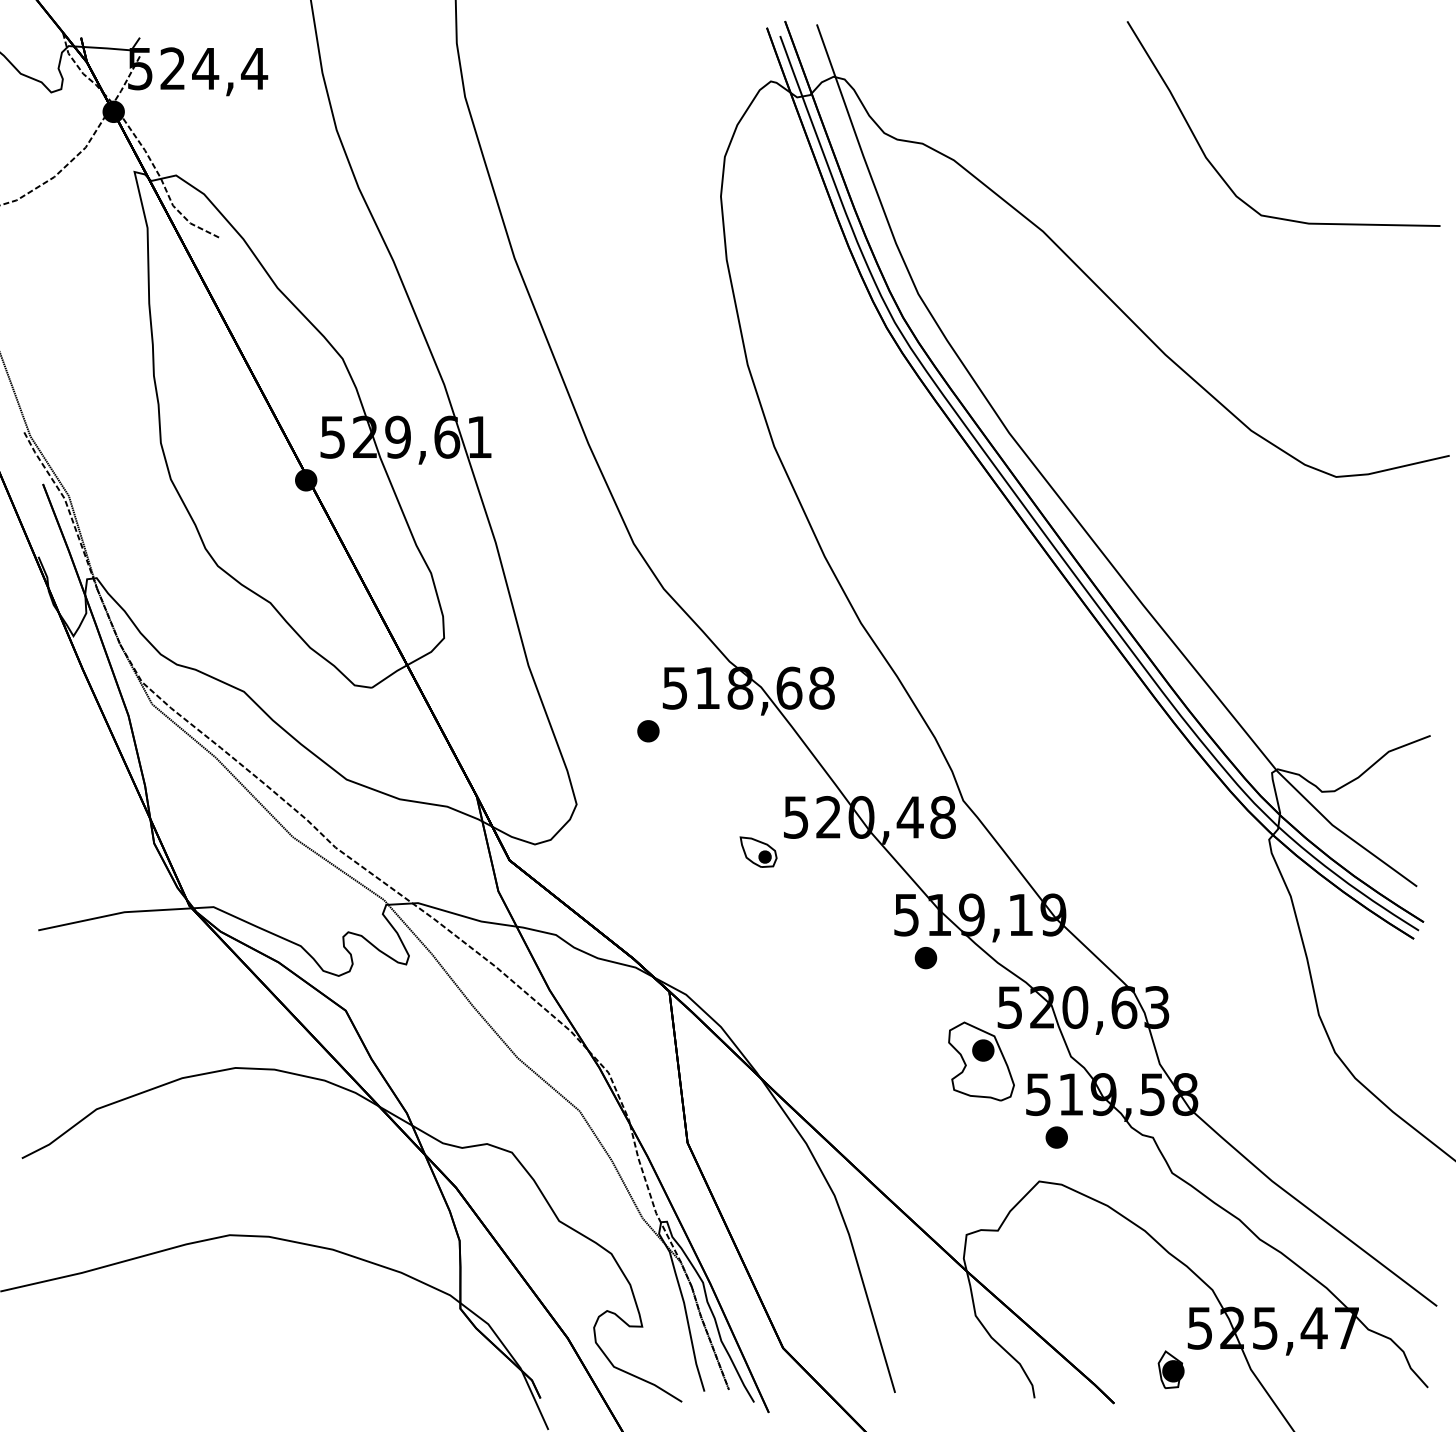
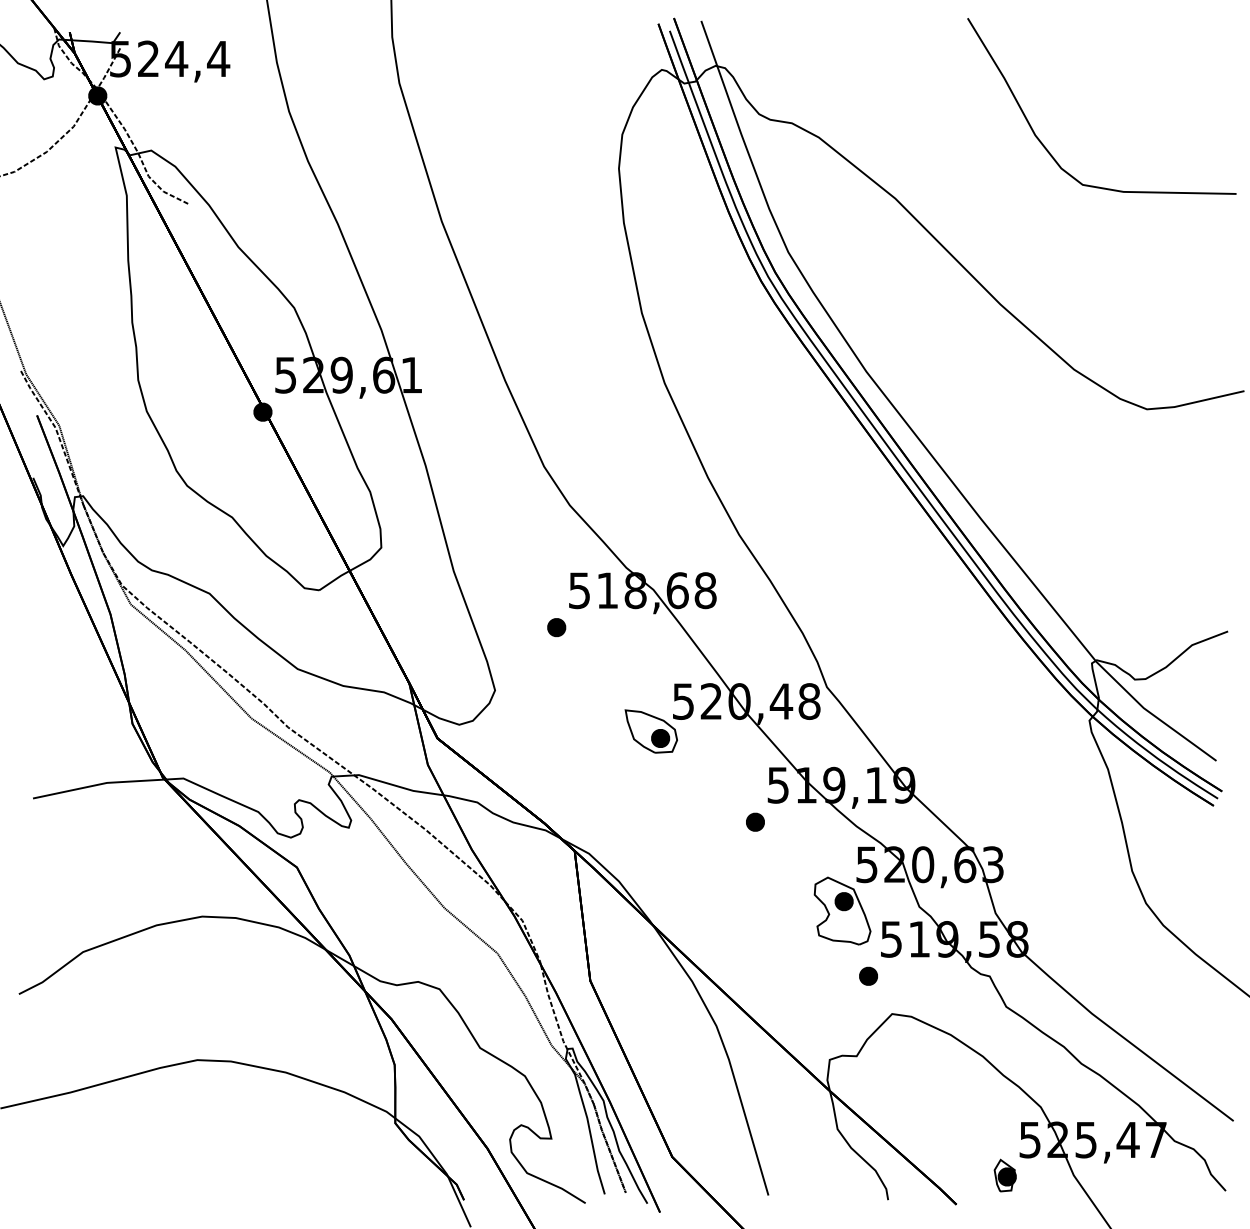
part: (758, 851) -> (651, 730), size x1.67
part: (925, 958) -> (755, 822), moved
part: (1056, 1137) -> (868, 976), moved

